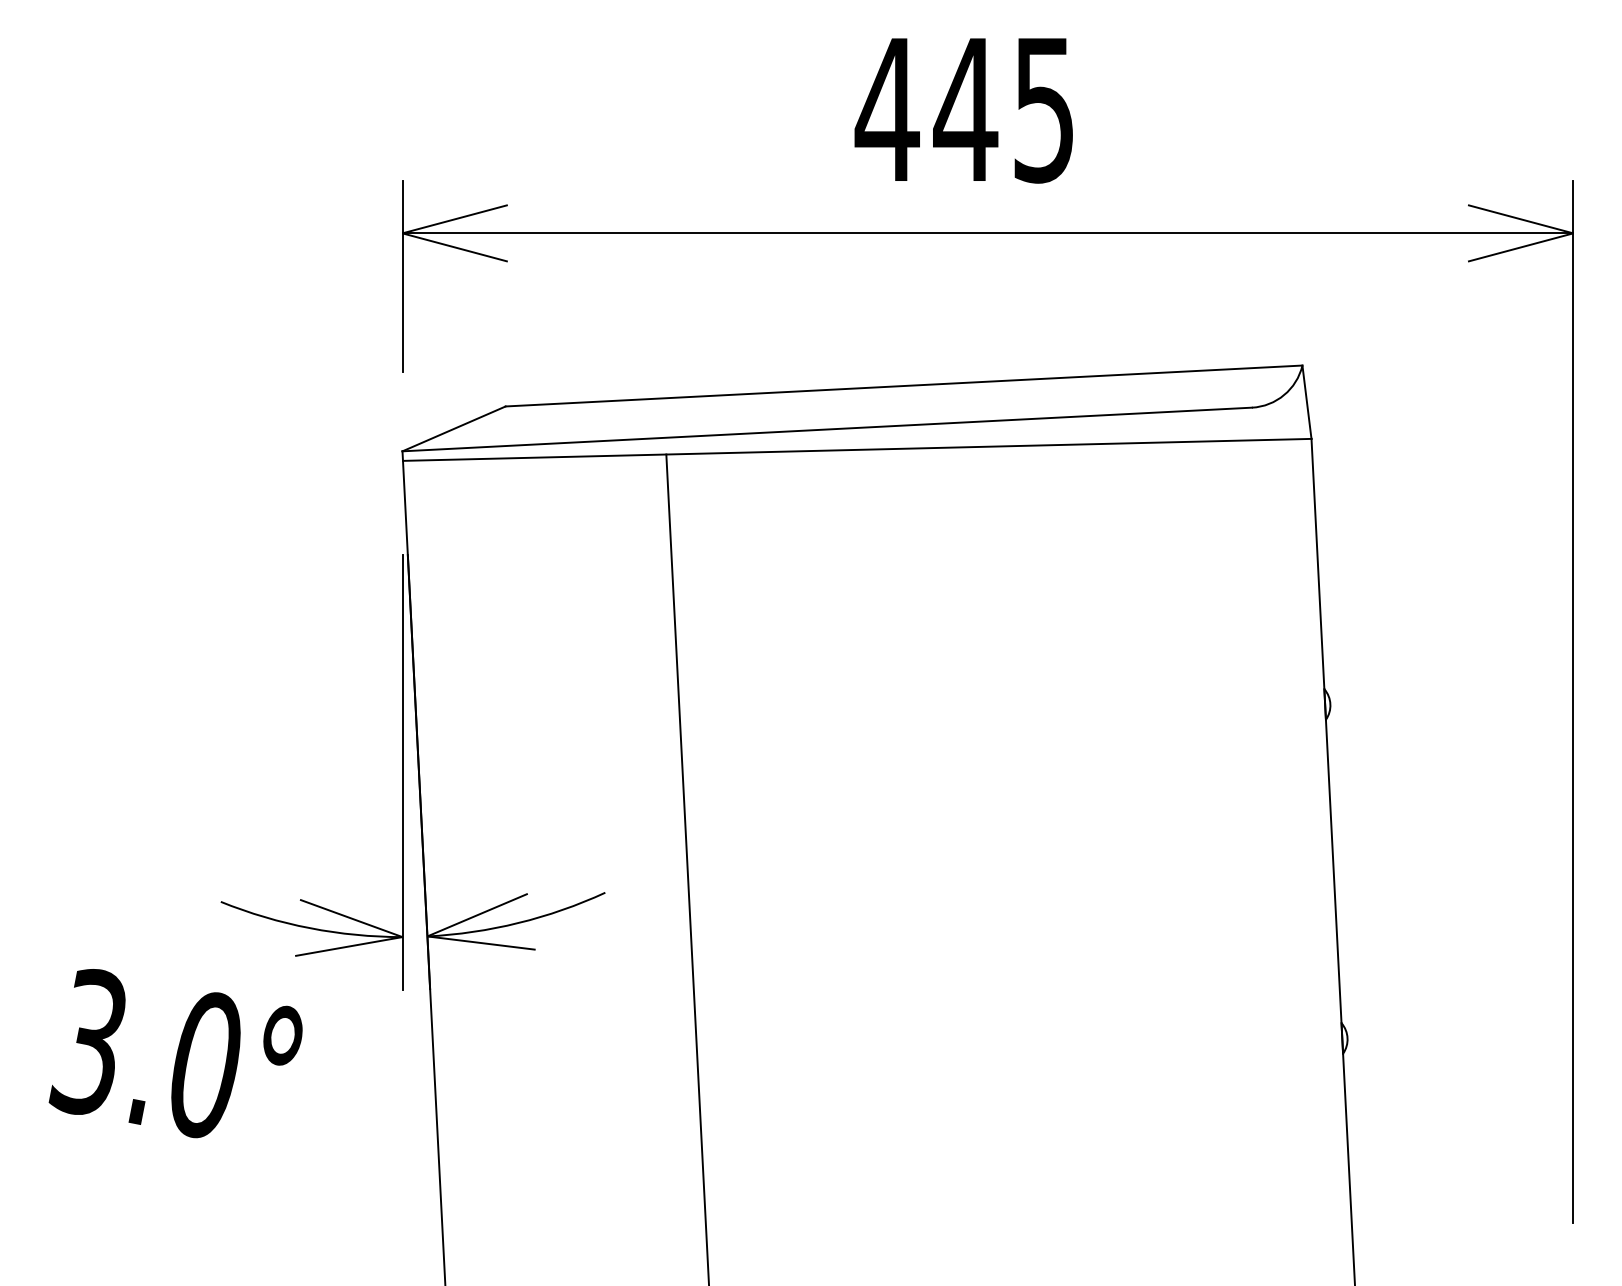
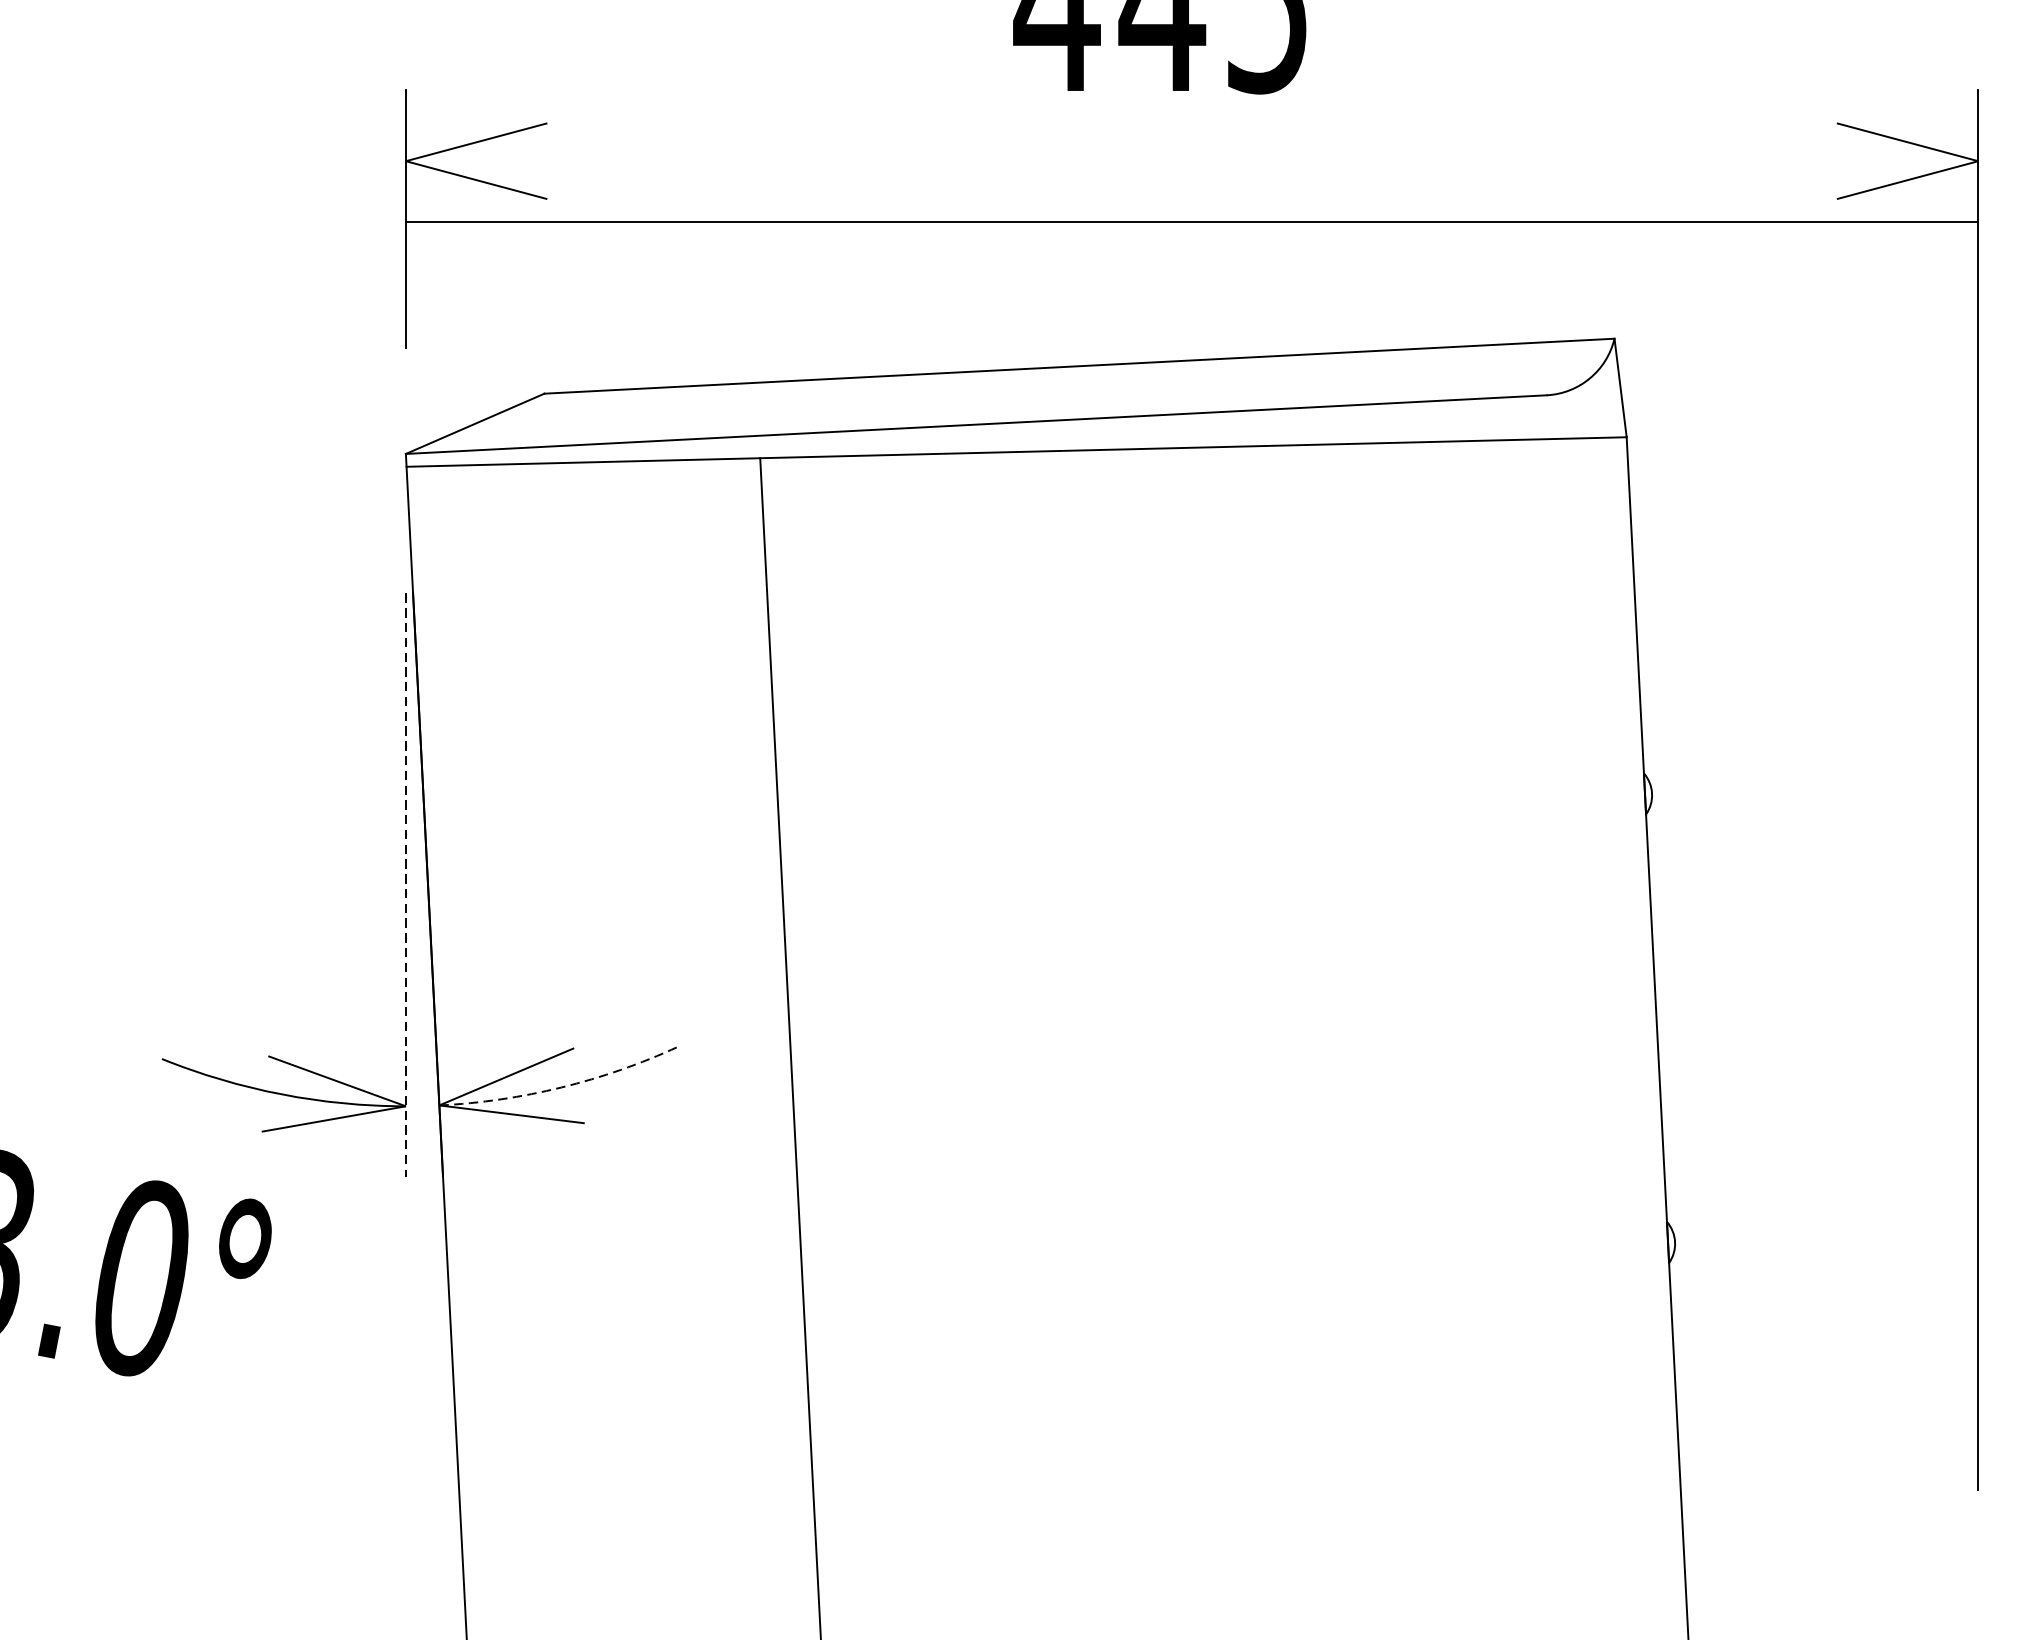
line: (987, 233) -> (1191, 221), moved
line: (402, 772) -> (405, 885), solid -> dashed
arc: (518, 923) -> (561, 1088), solid -> dashed

